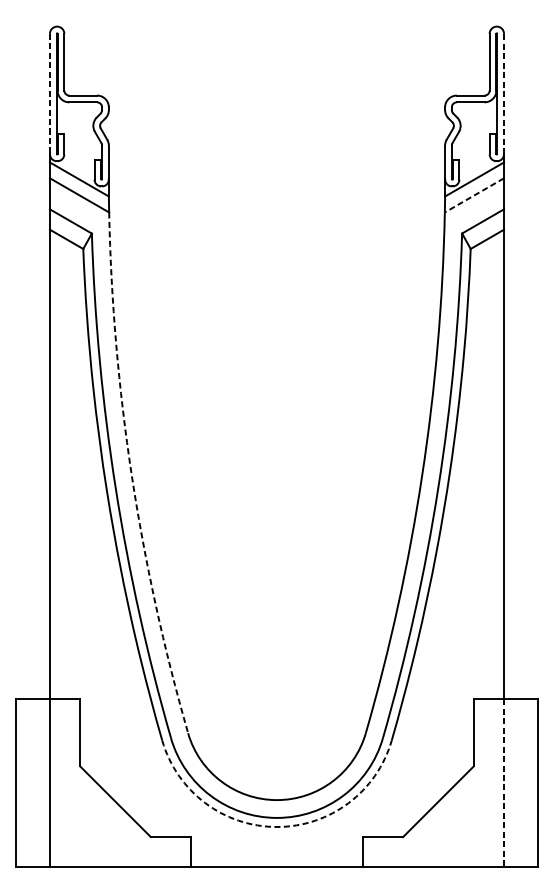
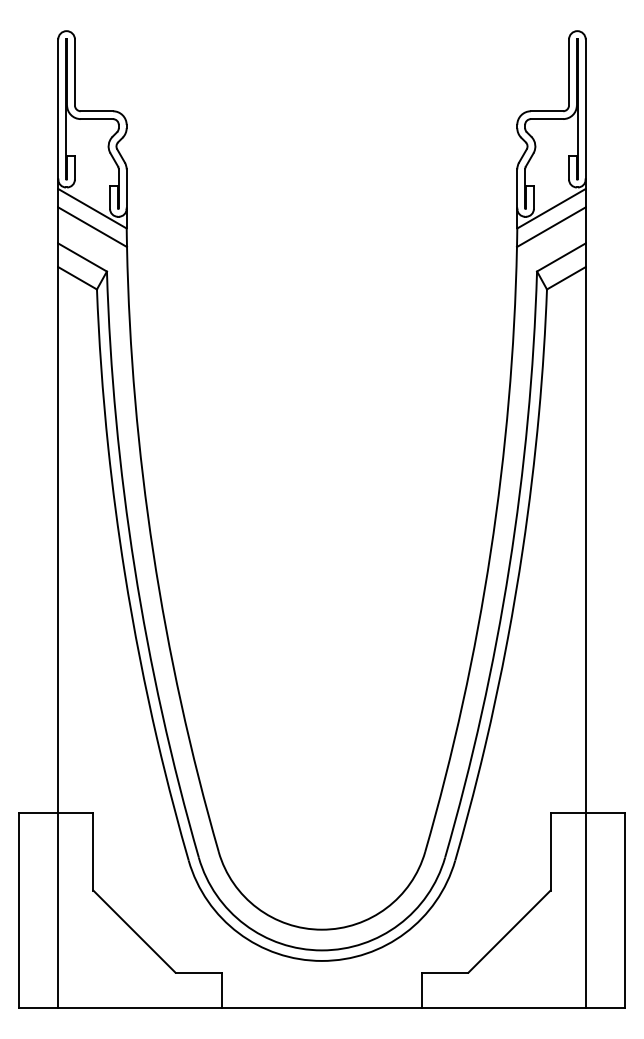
line: (50, 94) -> (58, 109), dashed -> solid
line: (503, 94) -> (585, 109), dashed -> solid
line: (474, 195) -> (551, 227), dashed -> solid
arc: (131, 475) -> (153, 552), dashed -> solid
line: (503, 783) -> (585, 910), dashed -> solid
arc: (276, 826) -> (321, 960), dashed -> solid

